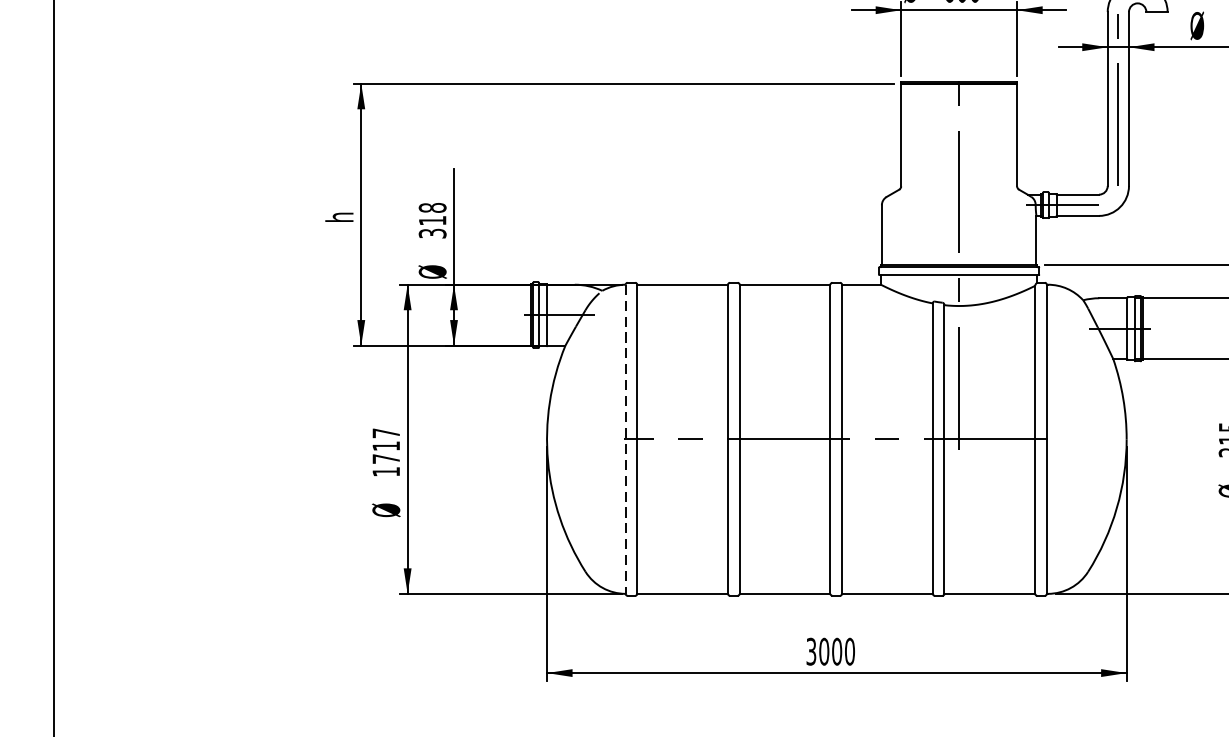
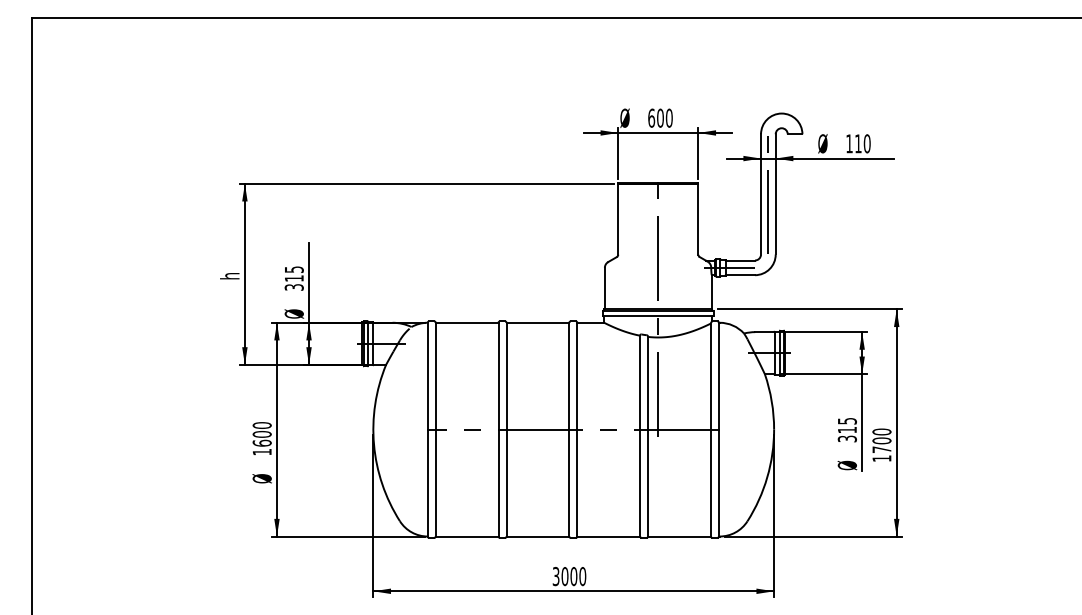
text: (431, 207) -> (293, 269), 318 -> 315
line: (625, 439) -> (427, 429), dashed -> solid
text: (385, 446) -> (261, 434), 1717 -> 1600

